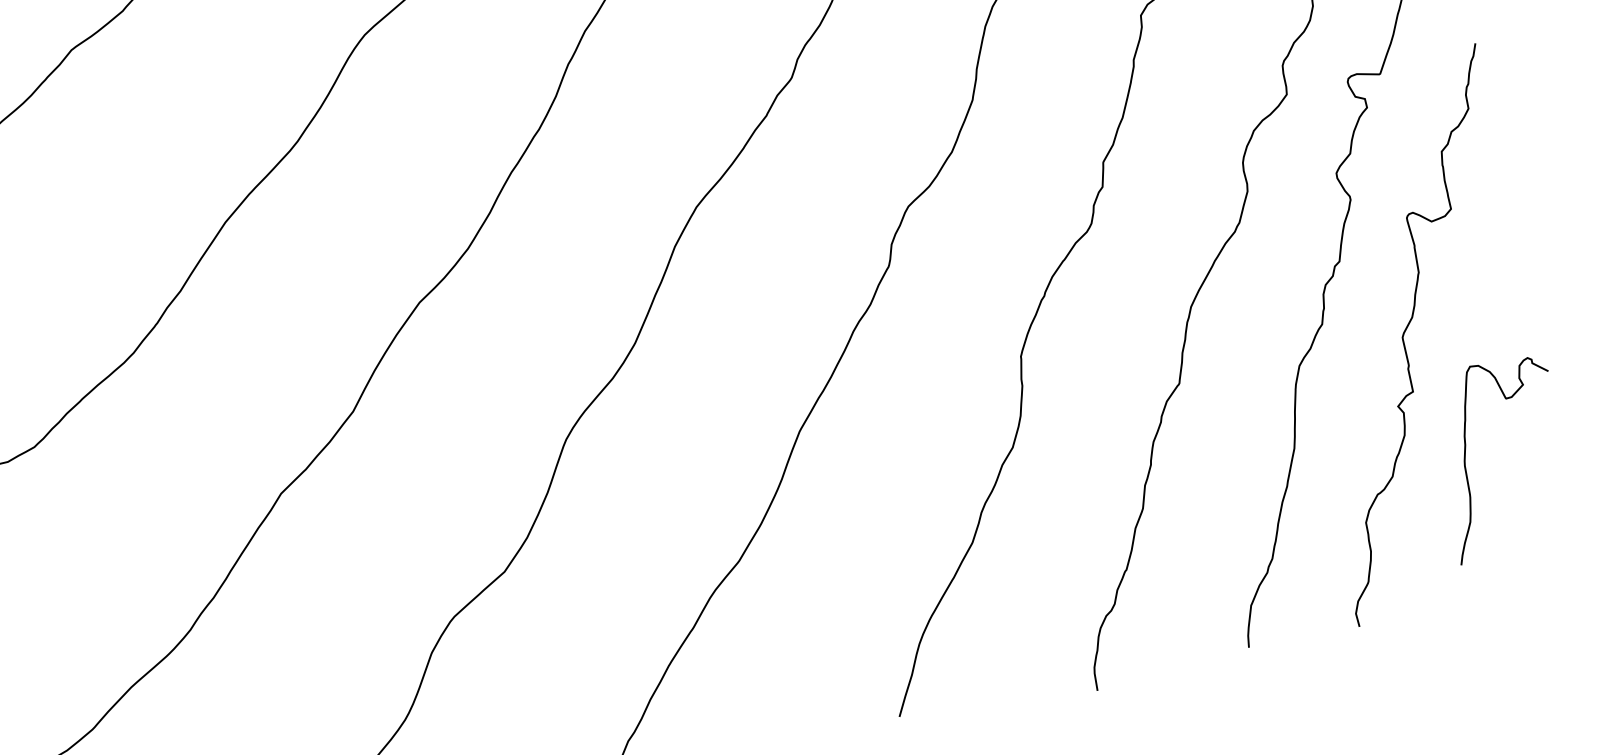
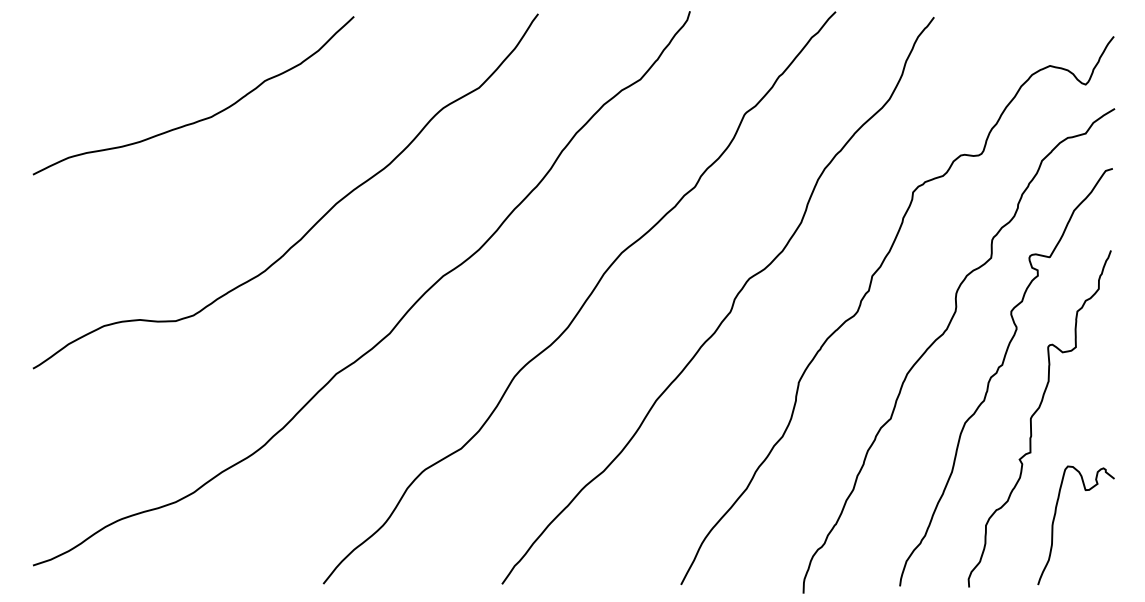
curve: (1466, 458) -> (1054, 521), moved

